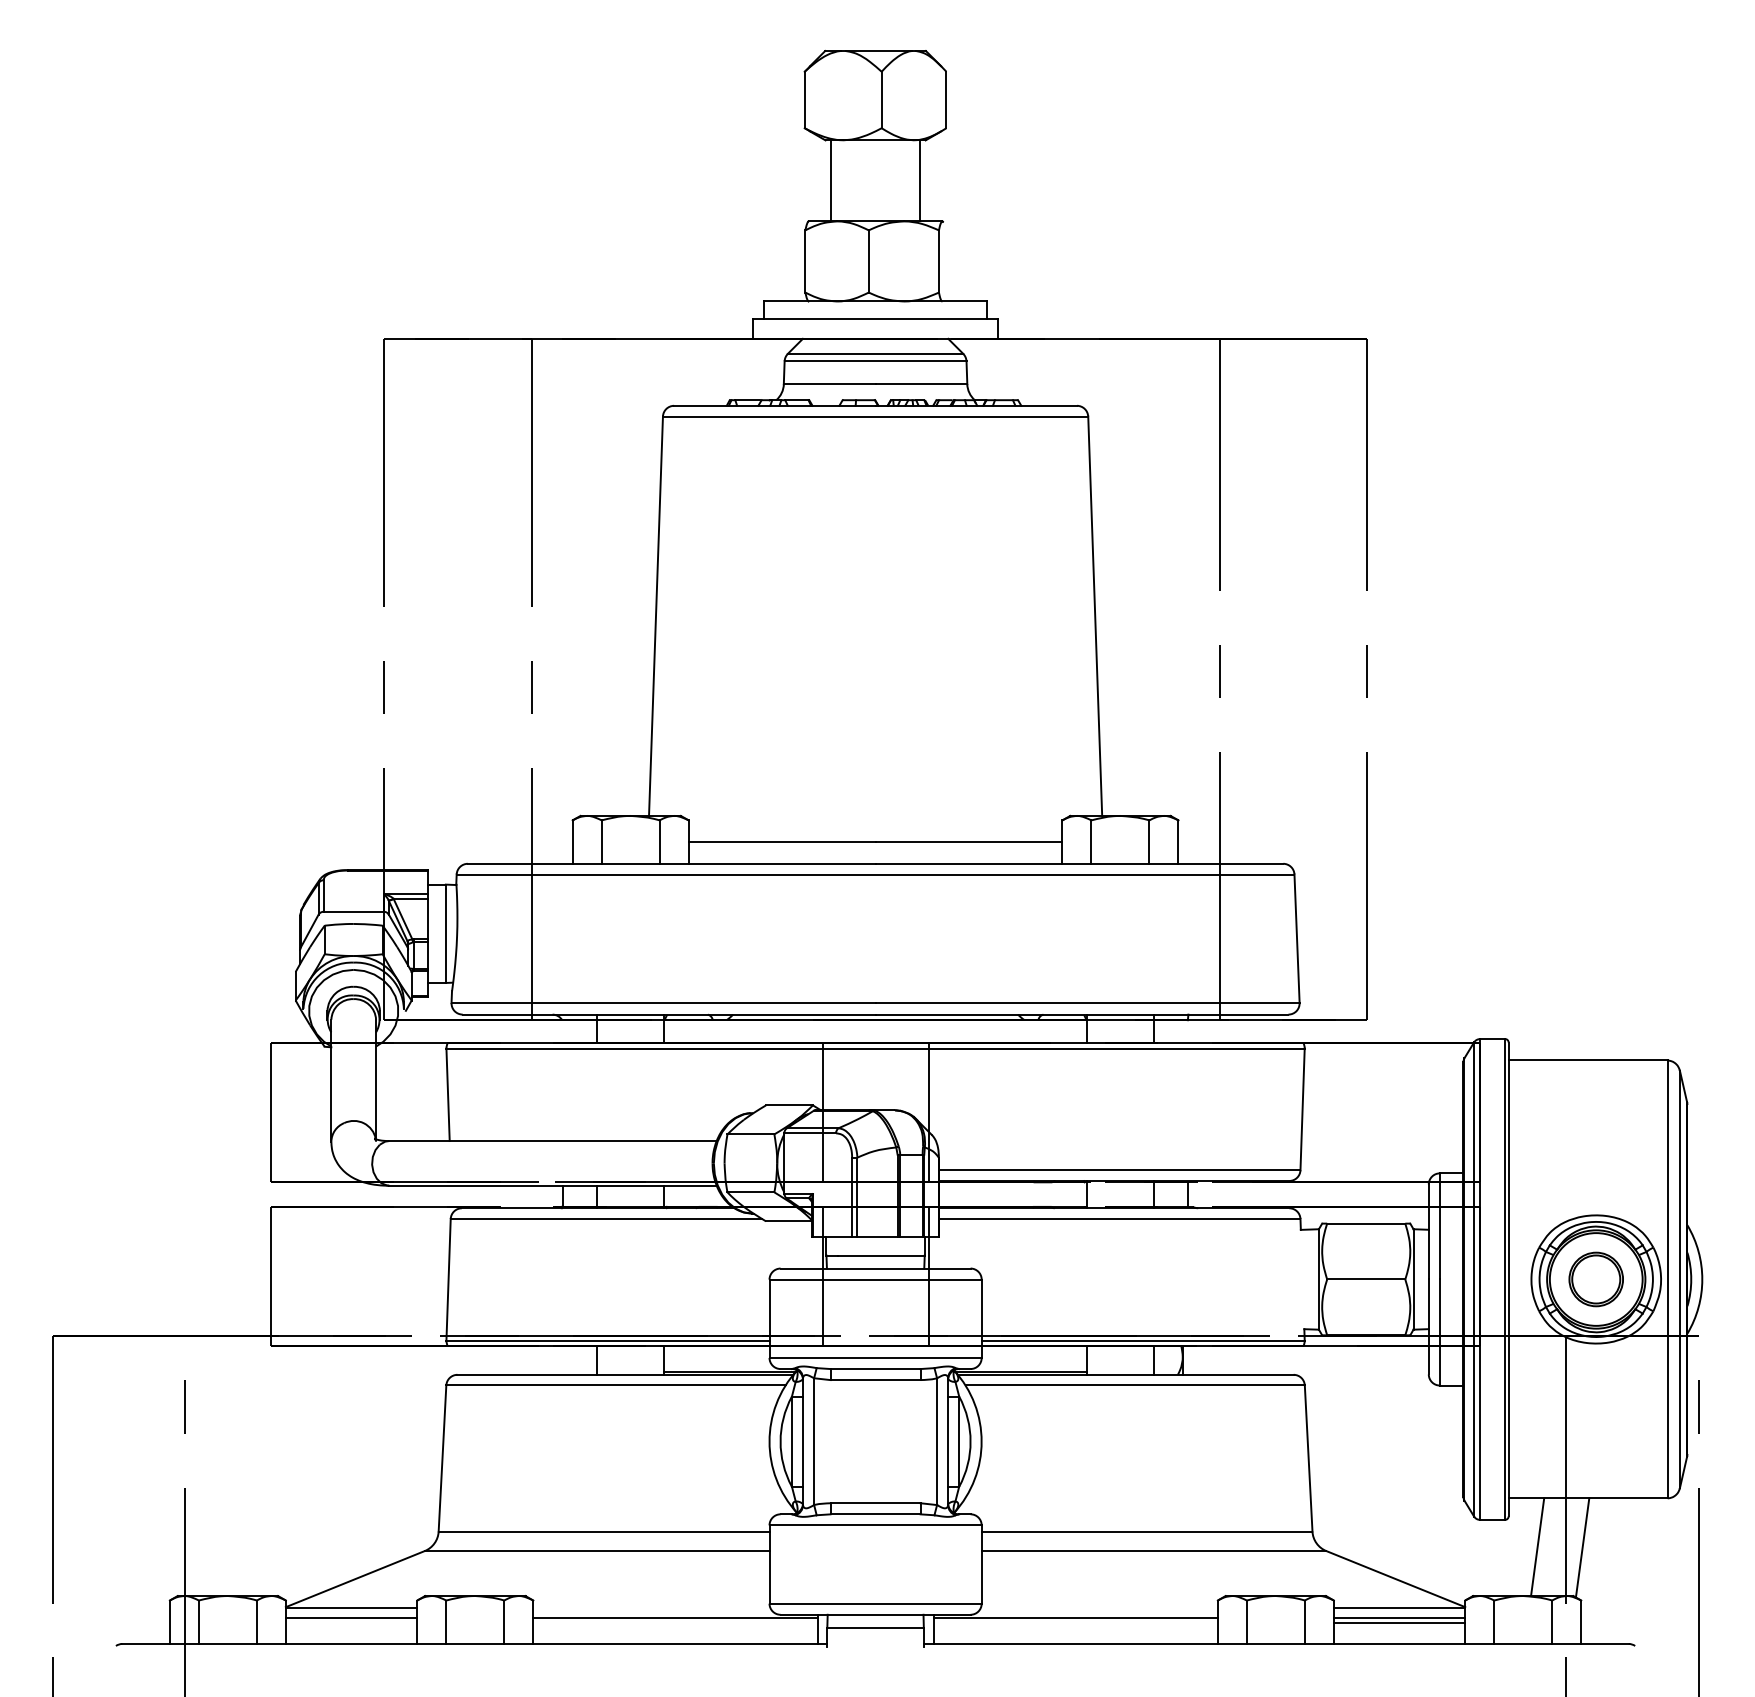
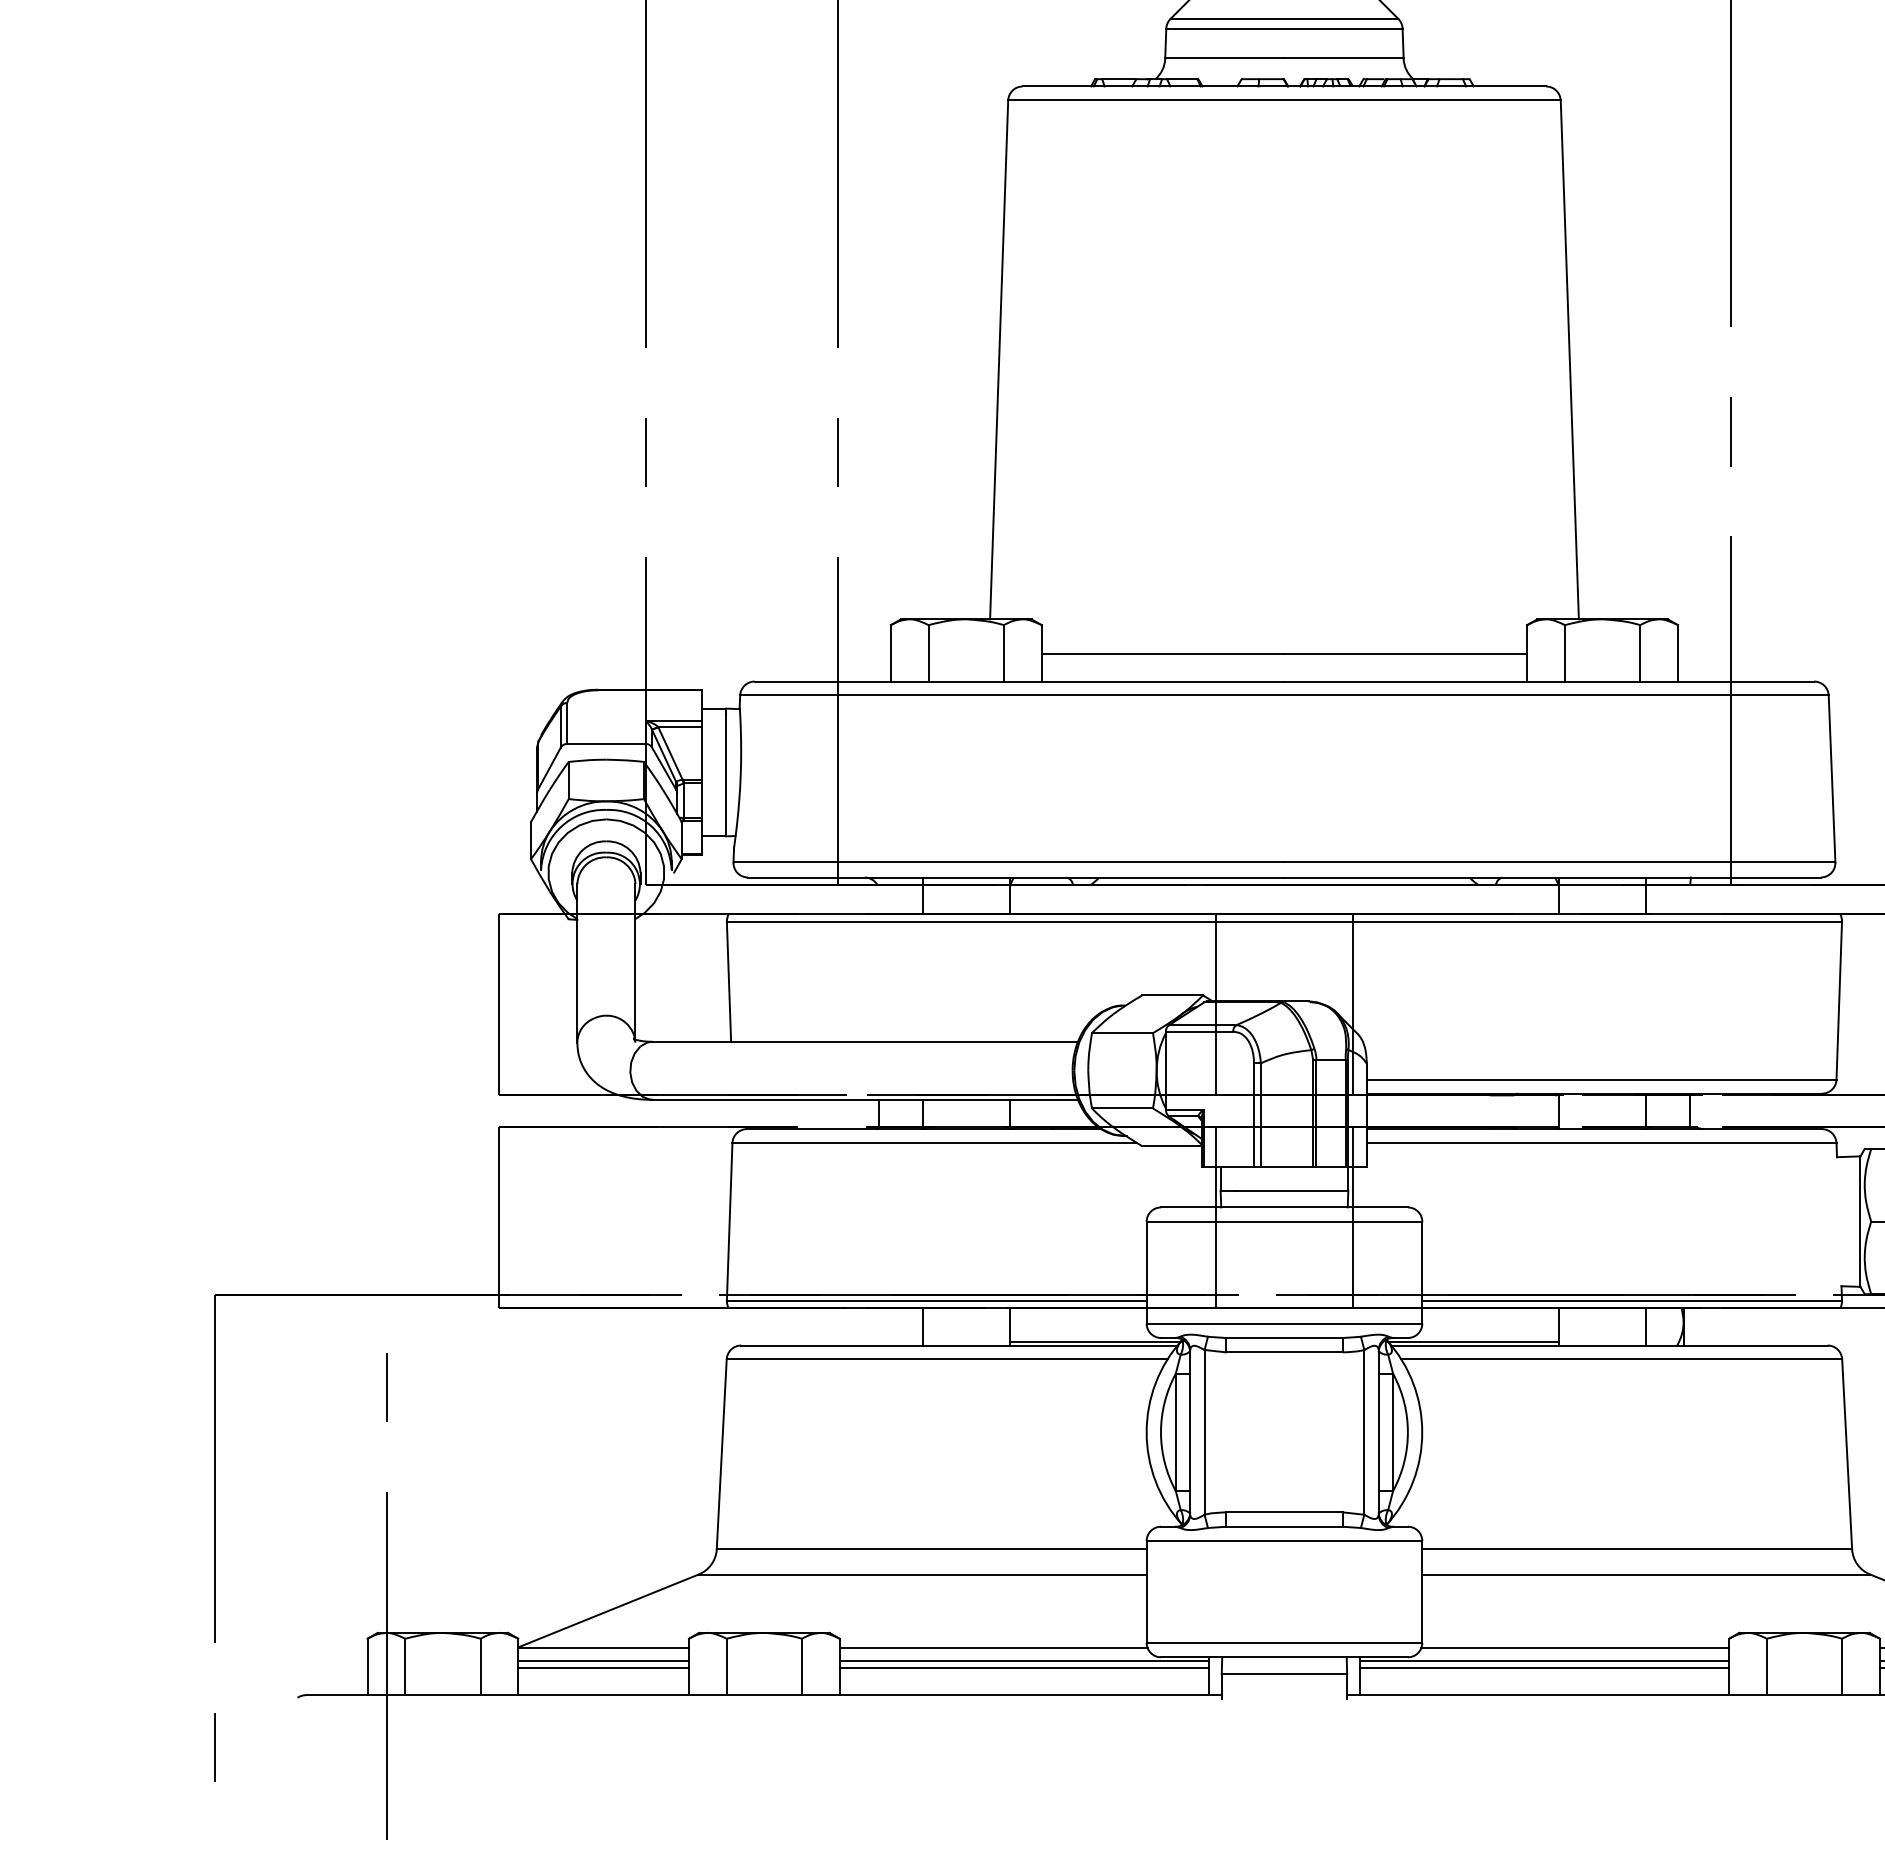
line: (651, 1607) -> (993, 1647), added
line: (1098, 1607) -> (1574, 1647), added
line: (351, 1622) -> (603, 1667), added
line: (675, 1622) -> (1024, 1667), added
line: (1075, 1622) -> (1544, 1667), added

